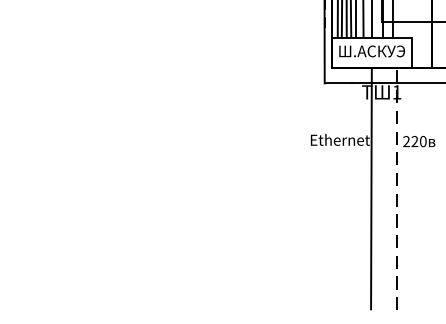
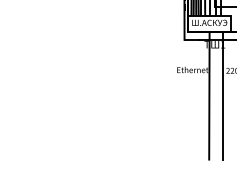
line: (396, 187) -> (222, 95), dashed -> solid

